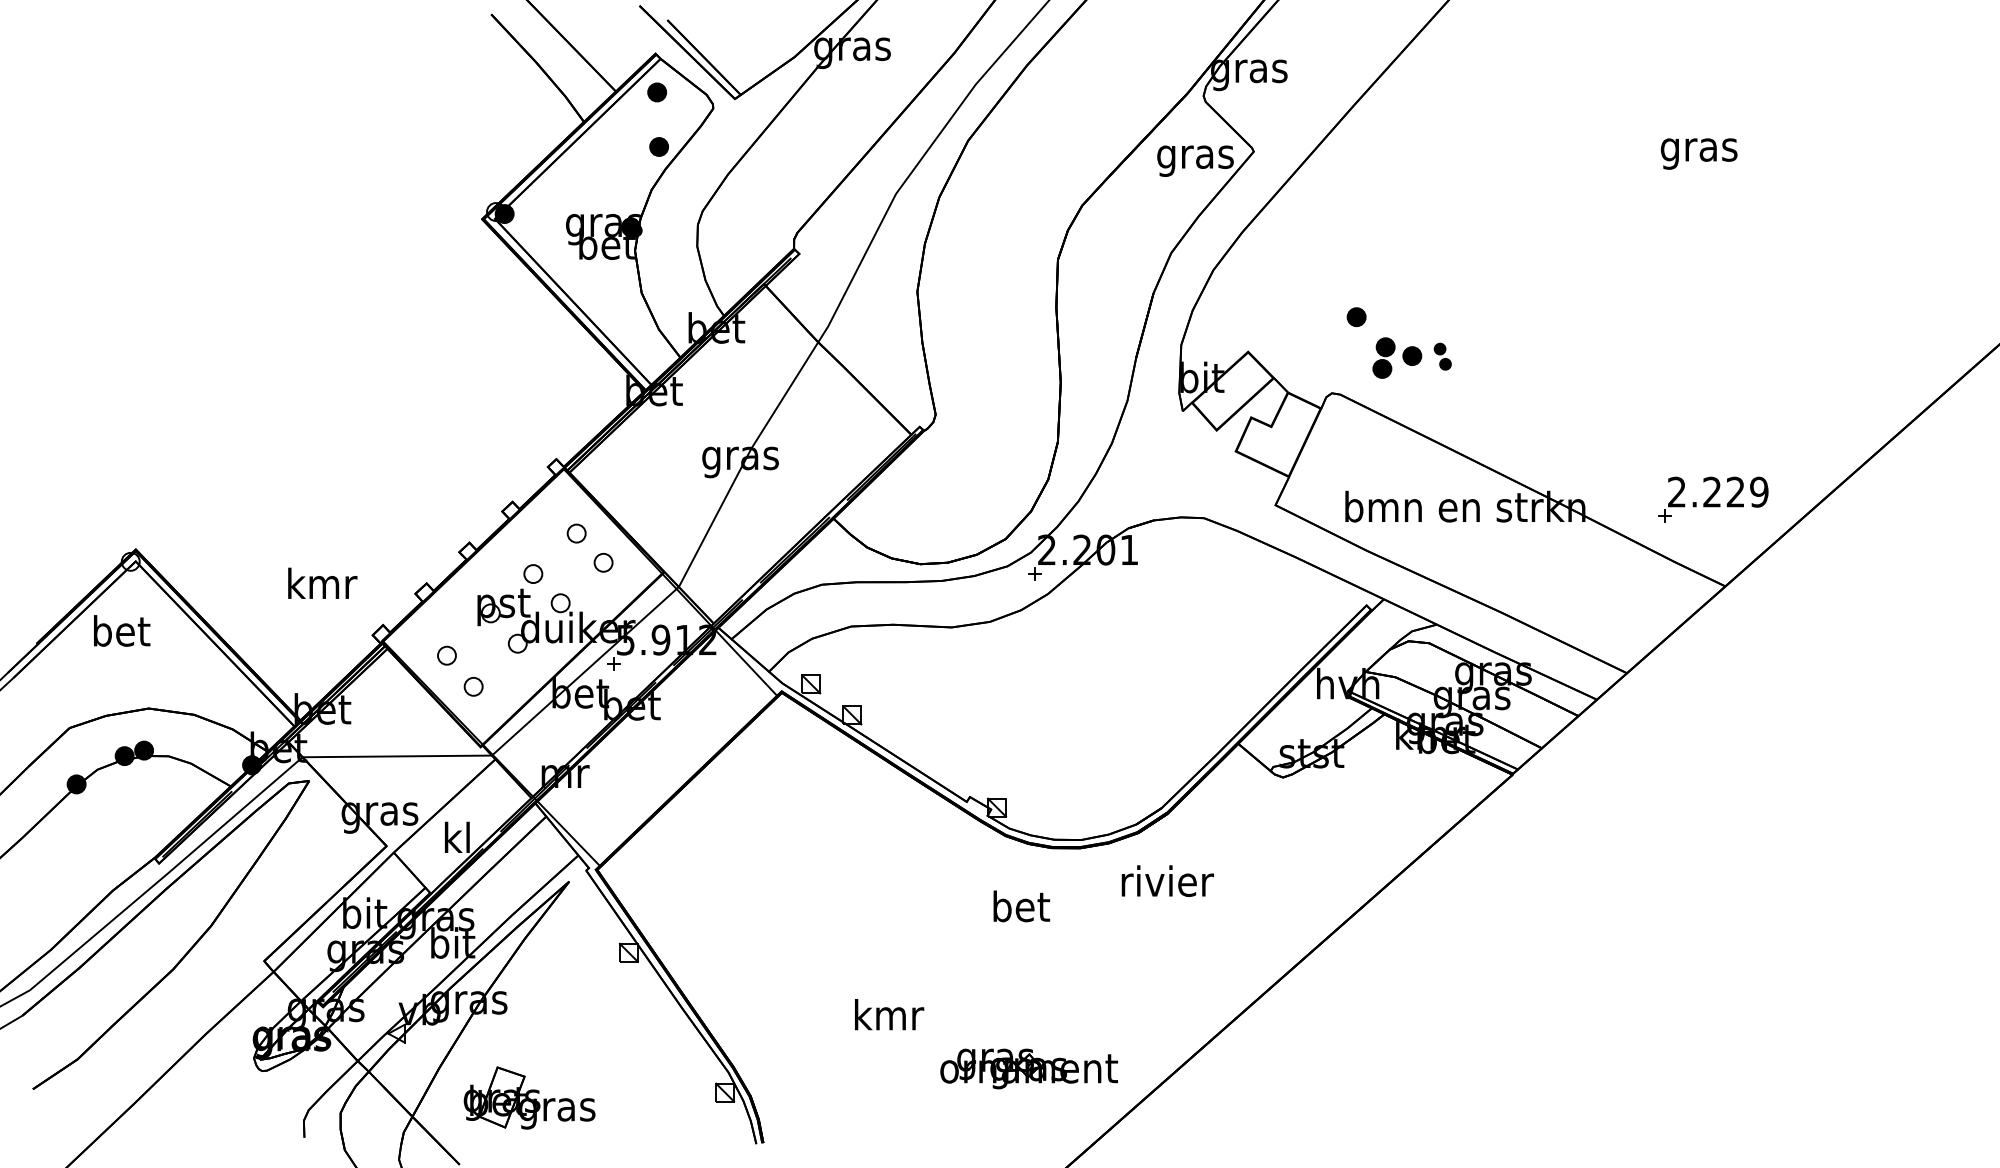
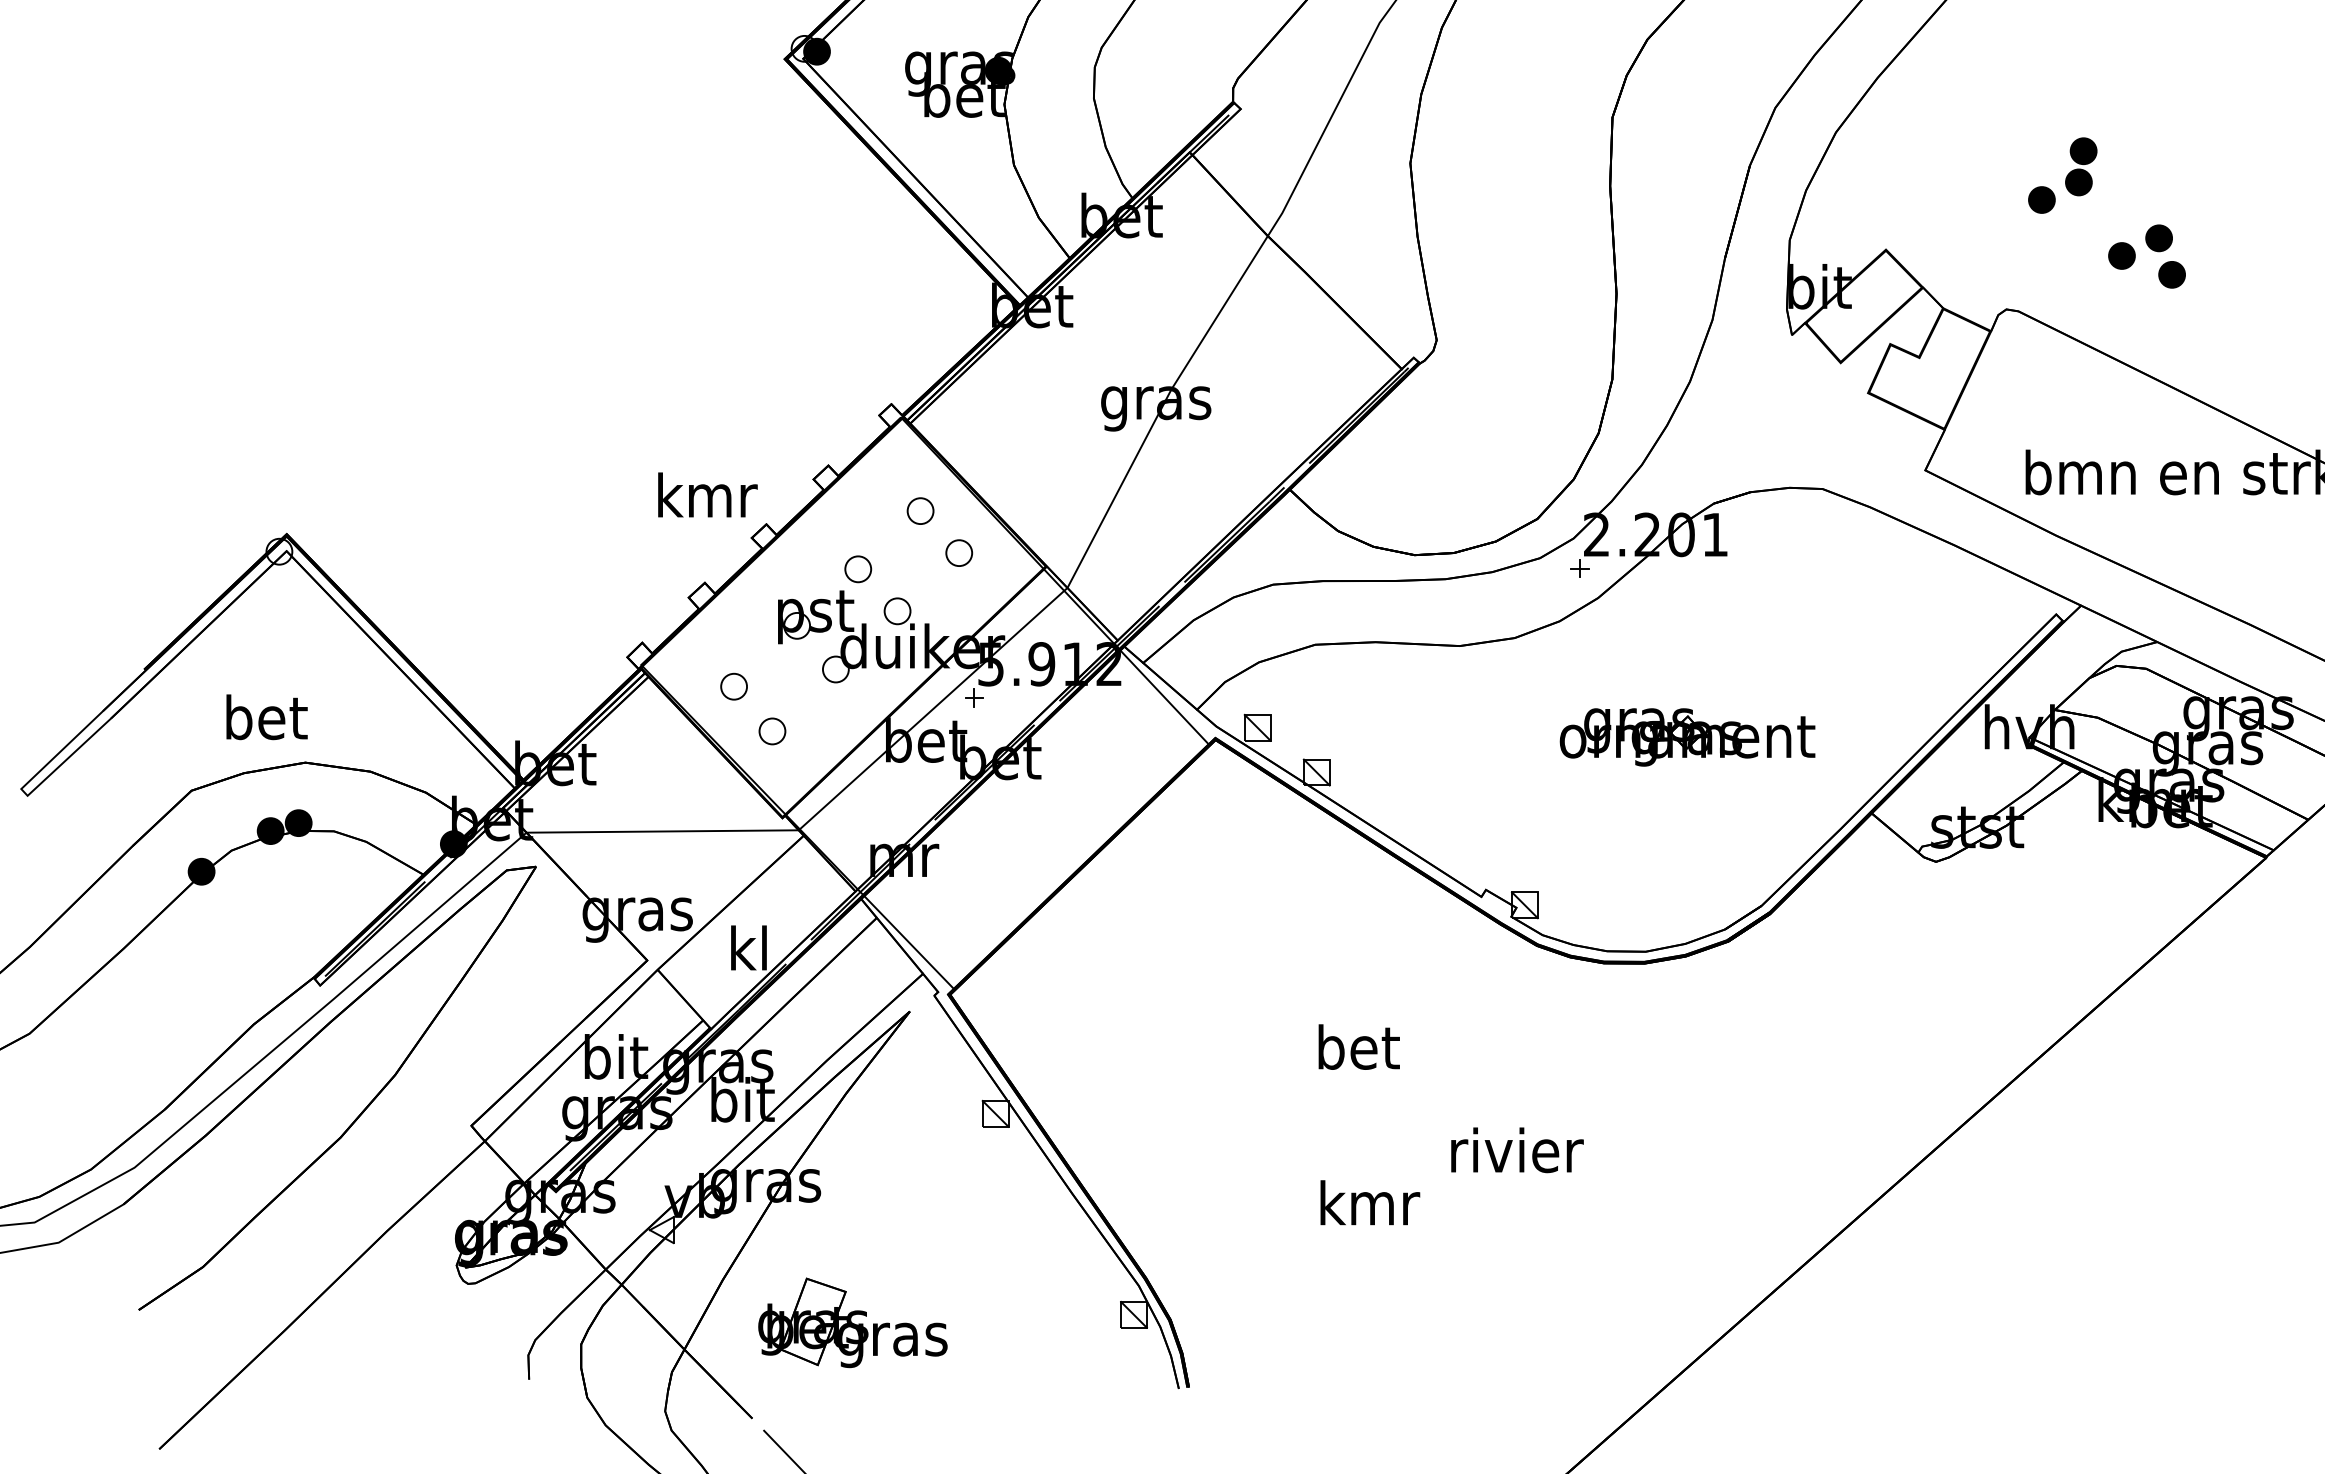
part: (1442, 356) -> (2165, 256), size x1.67
part: (1383, 357) -> (2080, 165), moved
text: (322, 582) -> (707, 493), moved
text: (122, 630) -> (267, 716), moved
text: (1167, 880) -> (1516, 1149), moved
text: (1021, 906) -> (1358, 1047), moved
part: (1028, 1068) -> (1686, 736), moved

